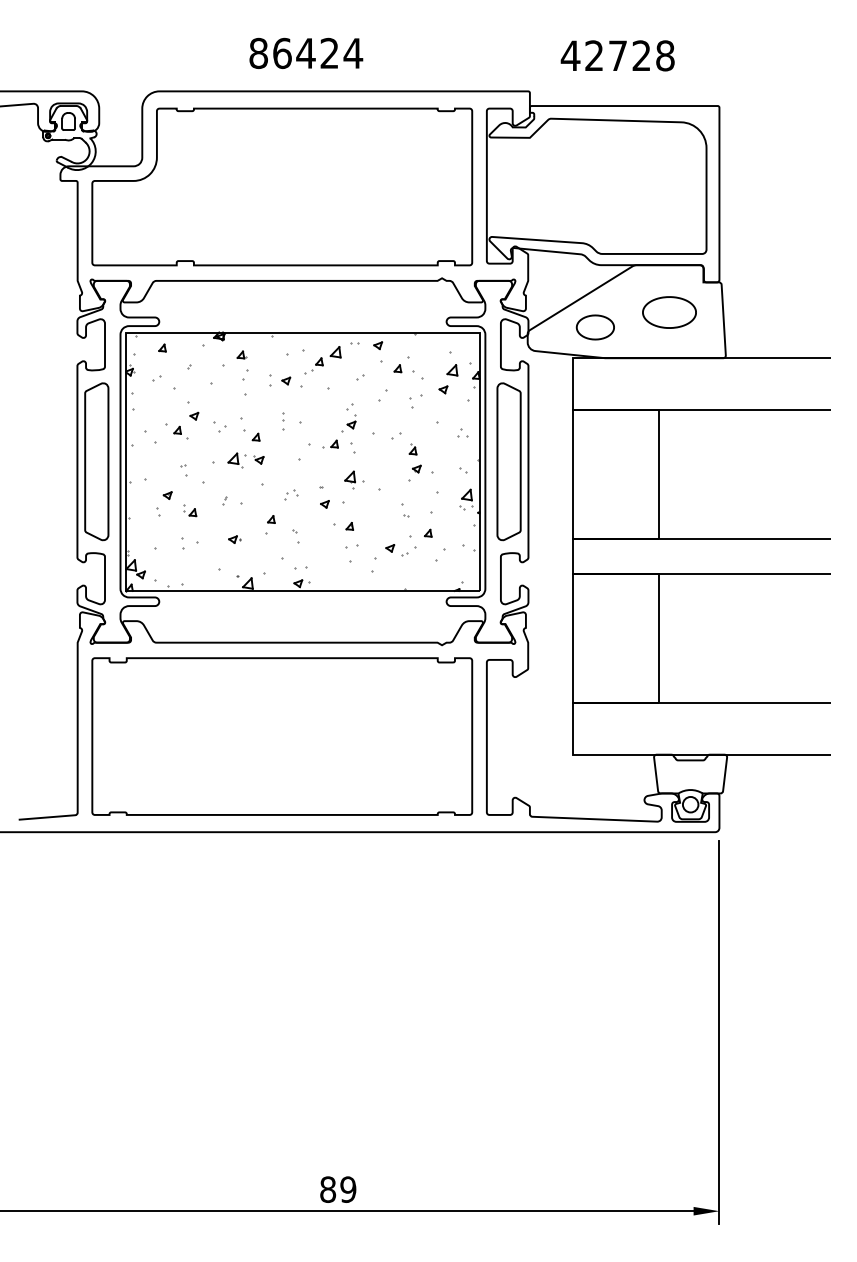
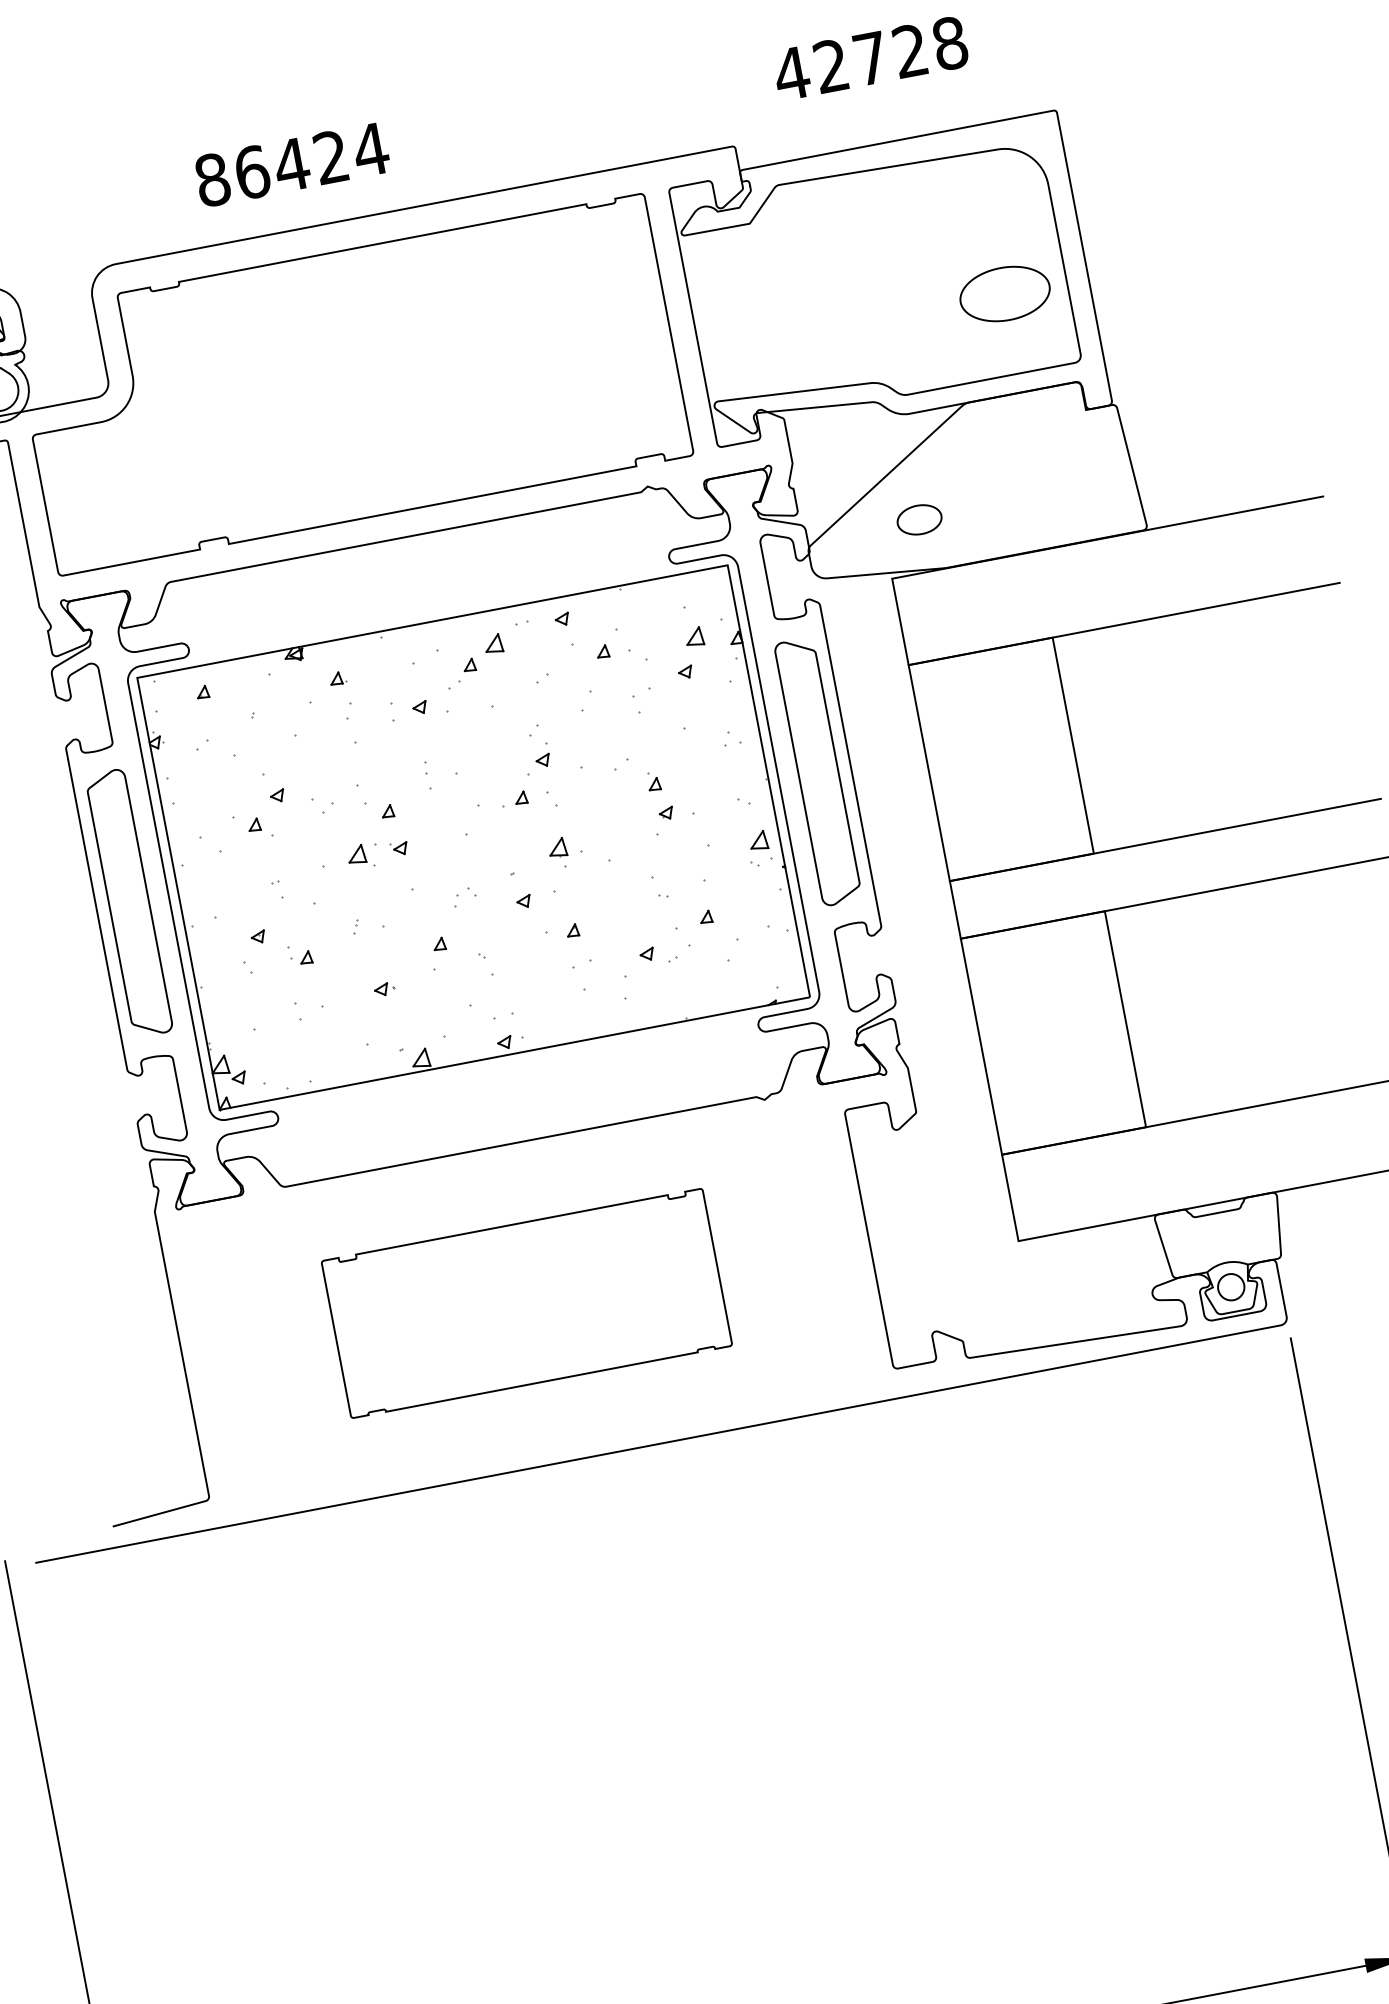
text: (306, 52) -> (292, 163), moved
part: (669, 312) -> (1005, 293), moved
part: (594, 327) -> (918, 520), size x0.7
part: (282, 736) -> (527, 1303), size x0.6

